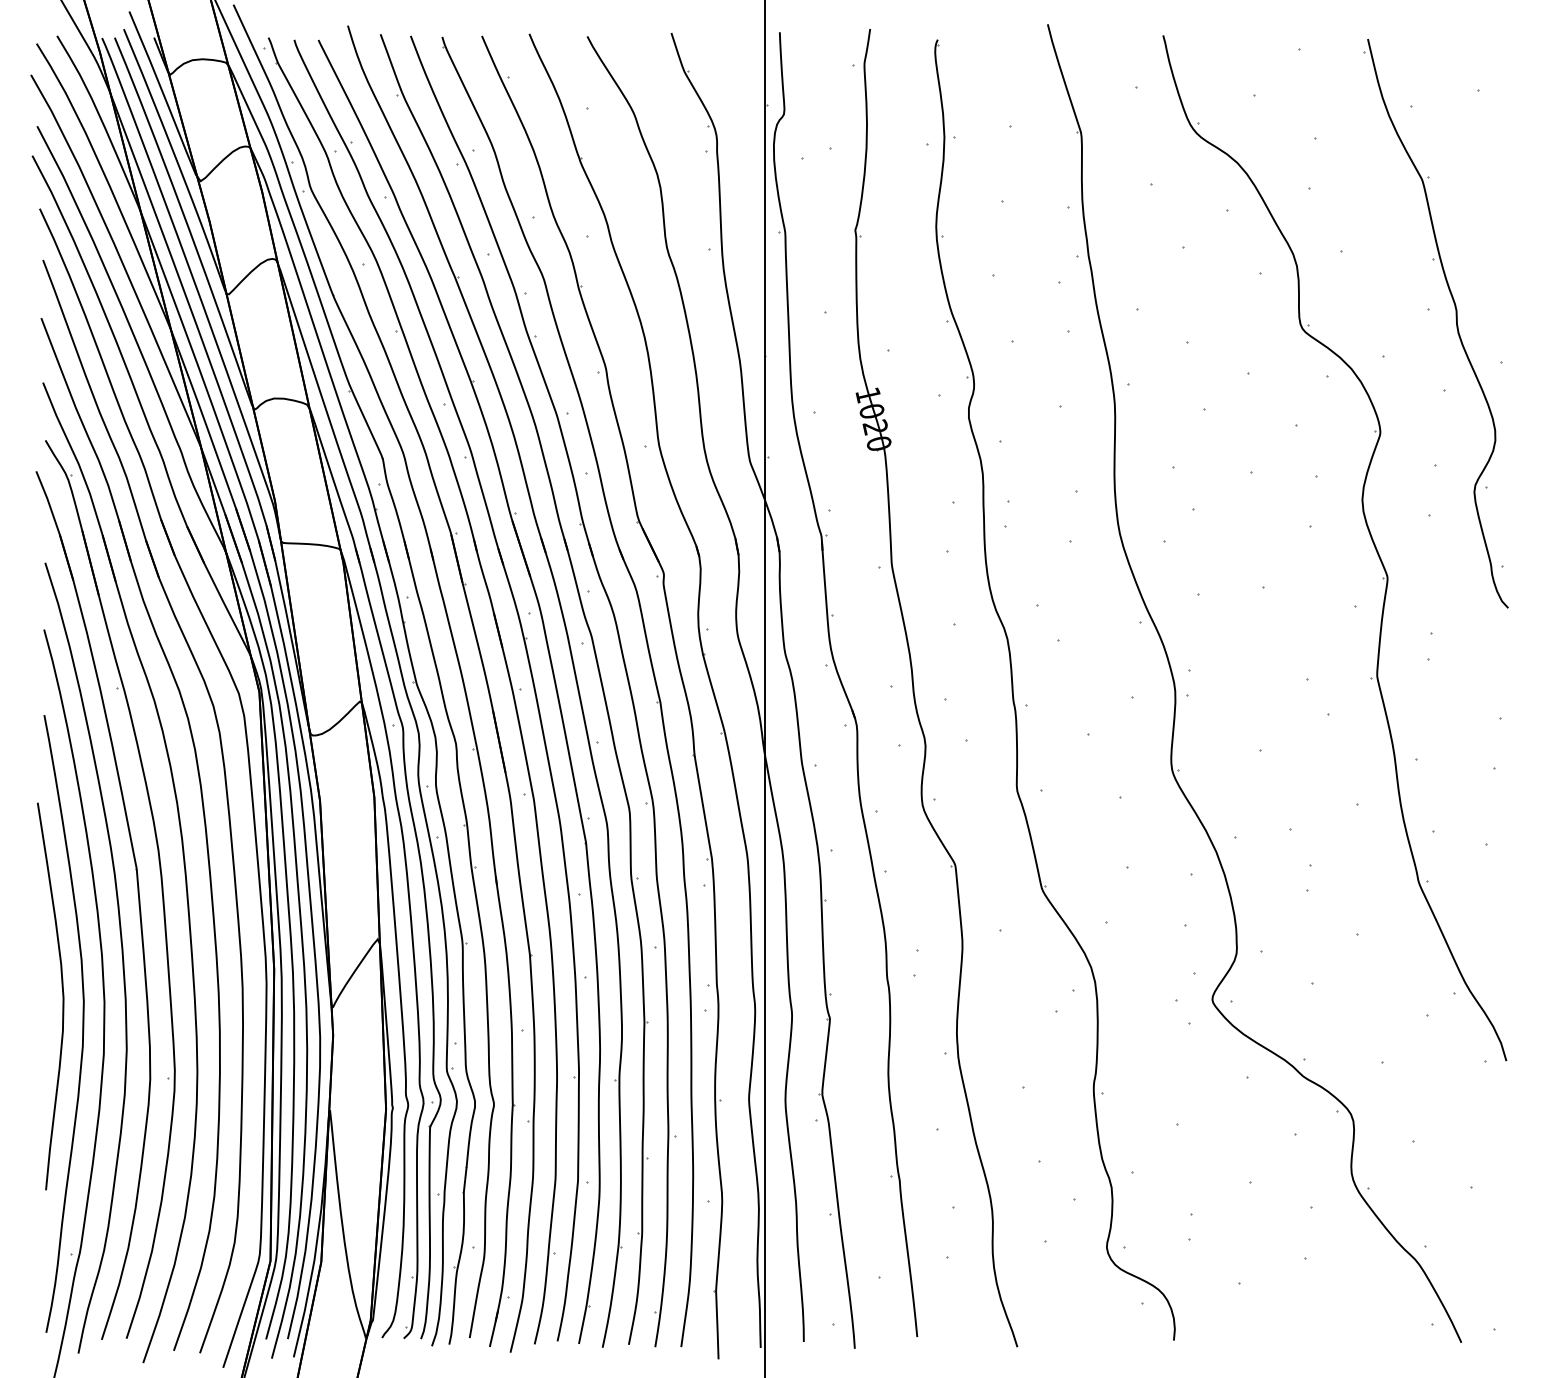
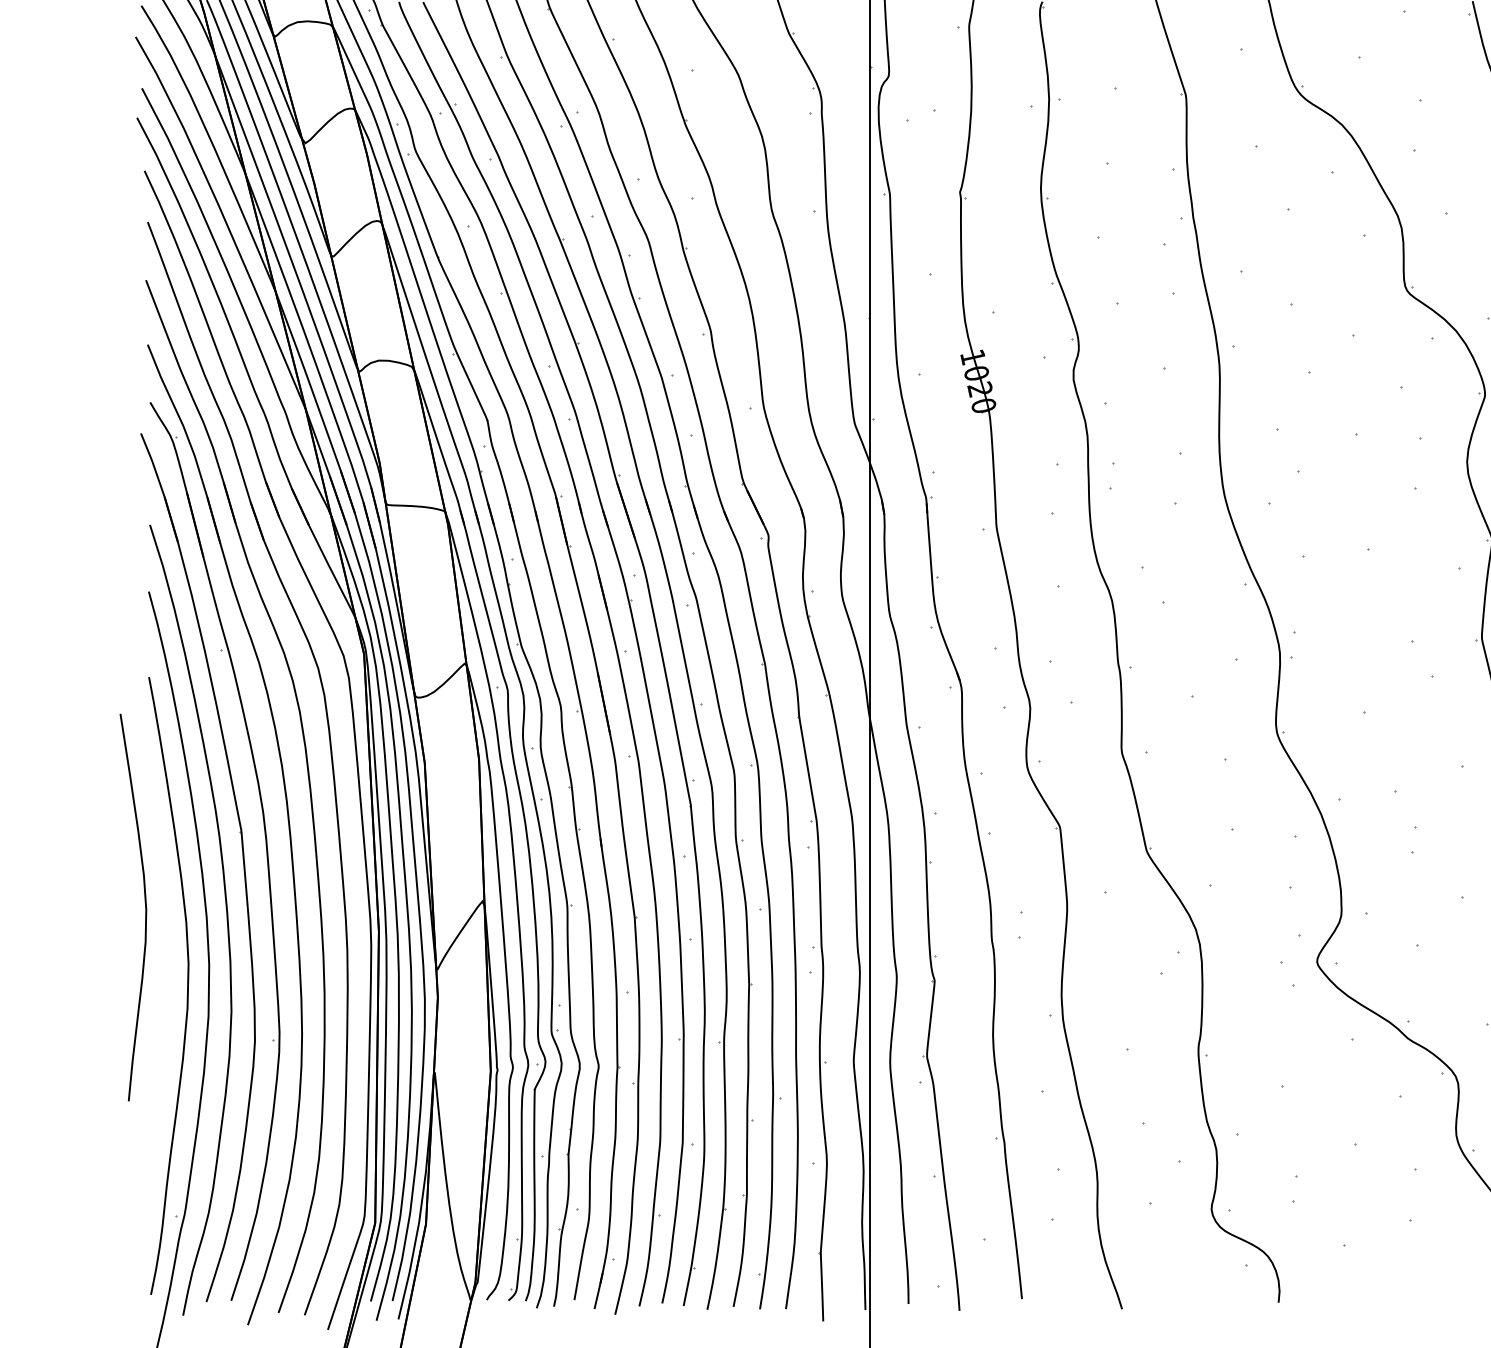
curve: (62, 996) -> (145, 907), moved

